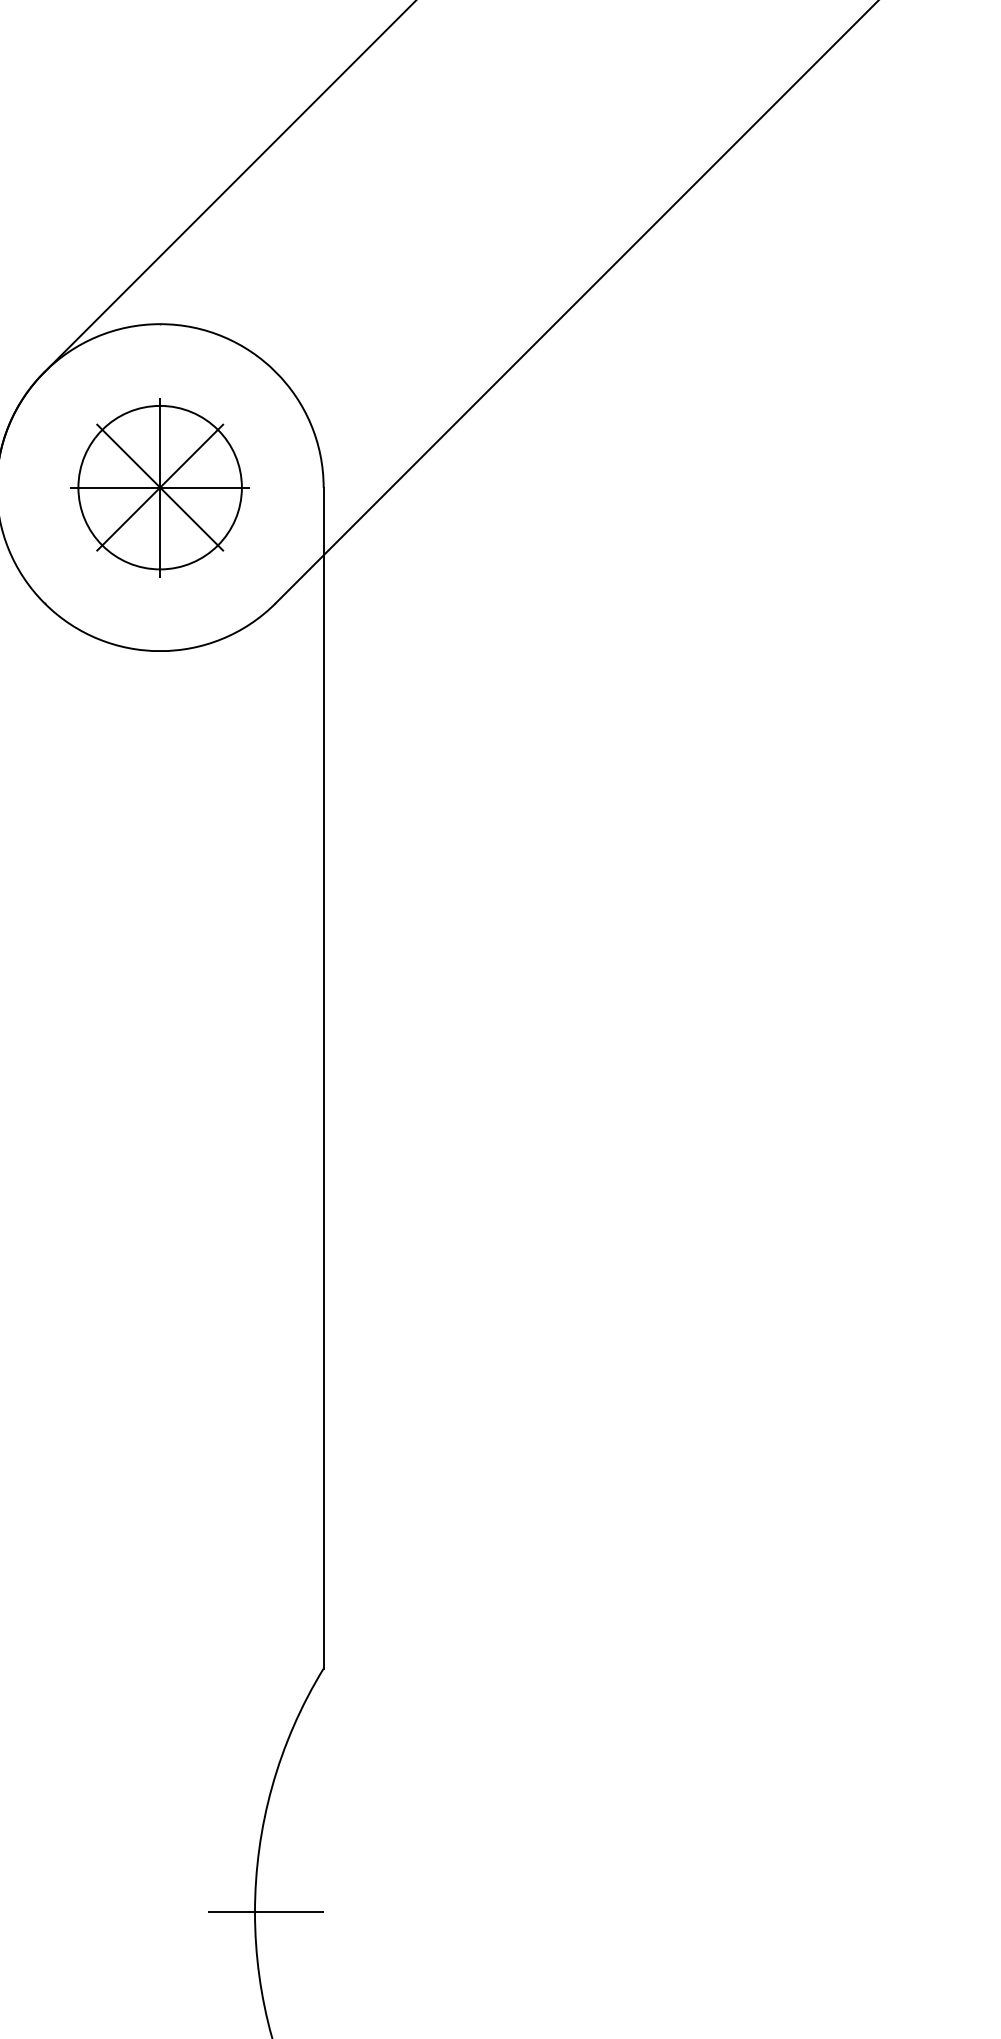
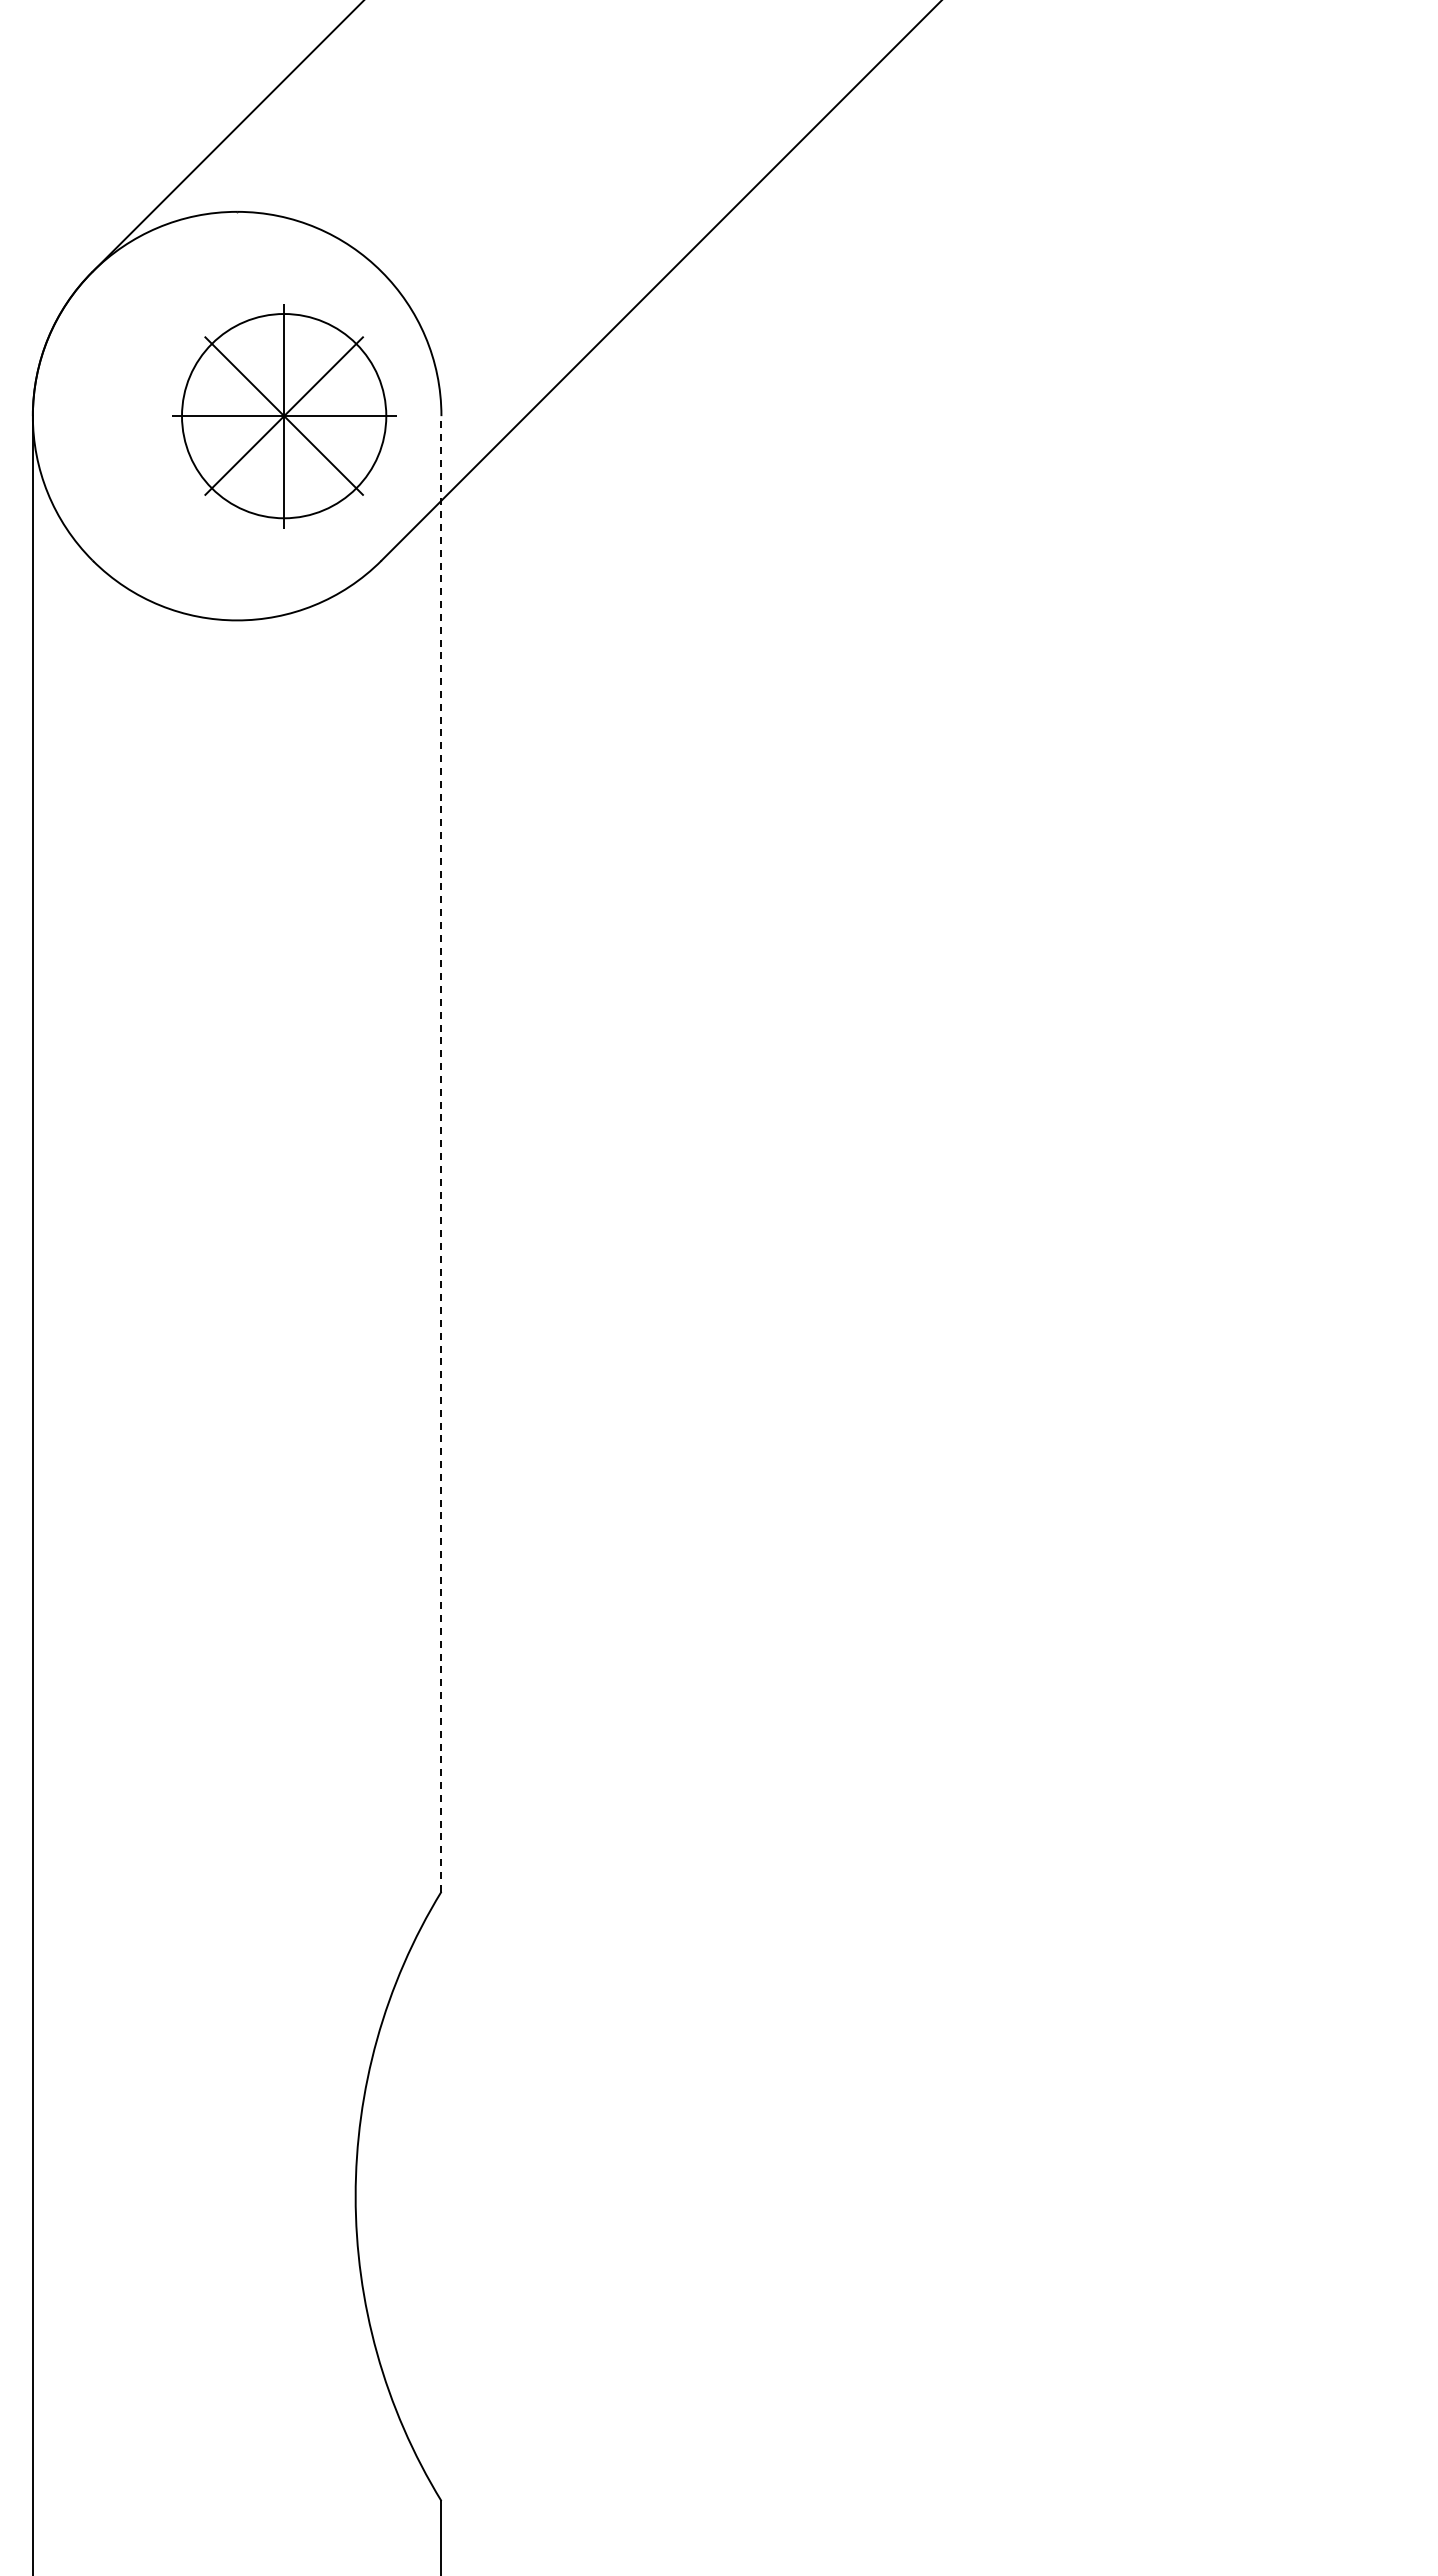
part: (160, 487) -> (284, 416), moved
line: (323, 1077) -> (441, 1153), solid -> dashed
line: (266, 1912) -> (369, 2196), removed

